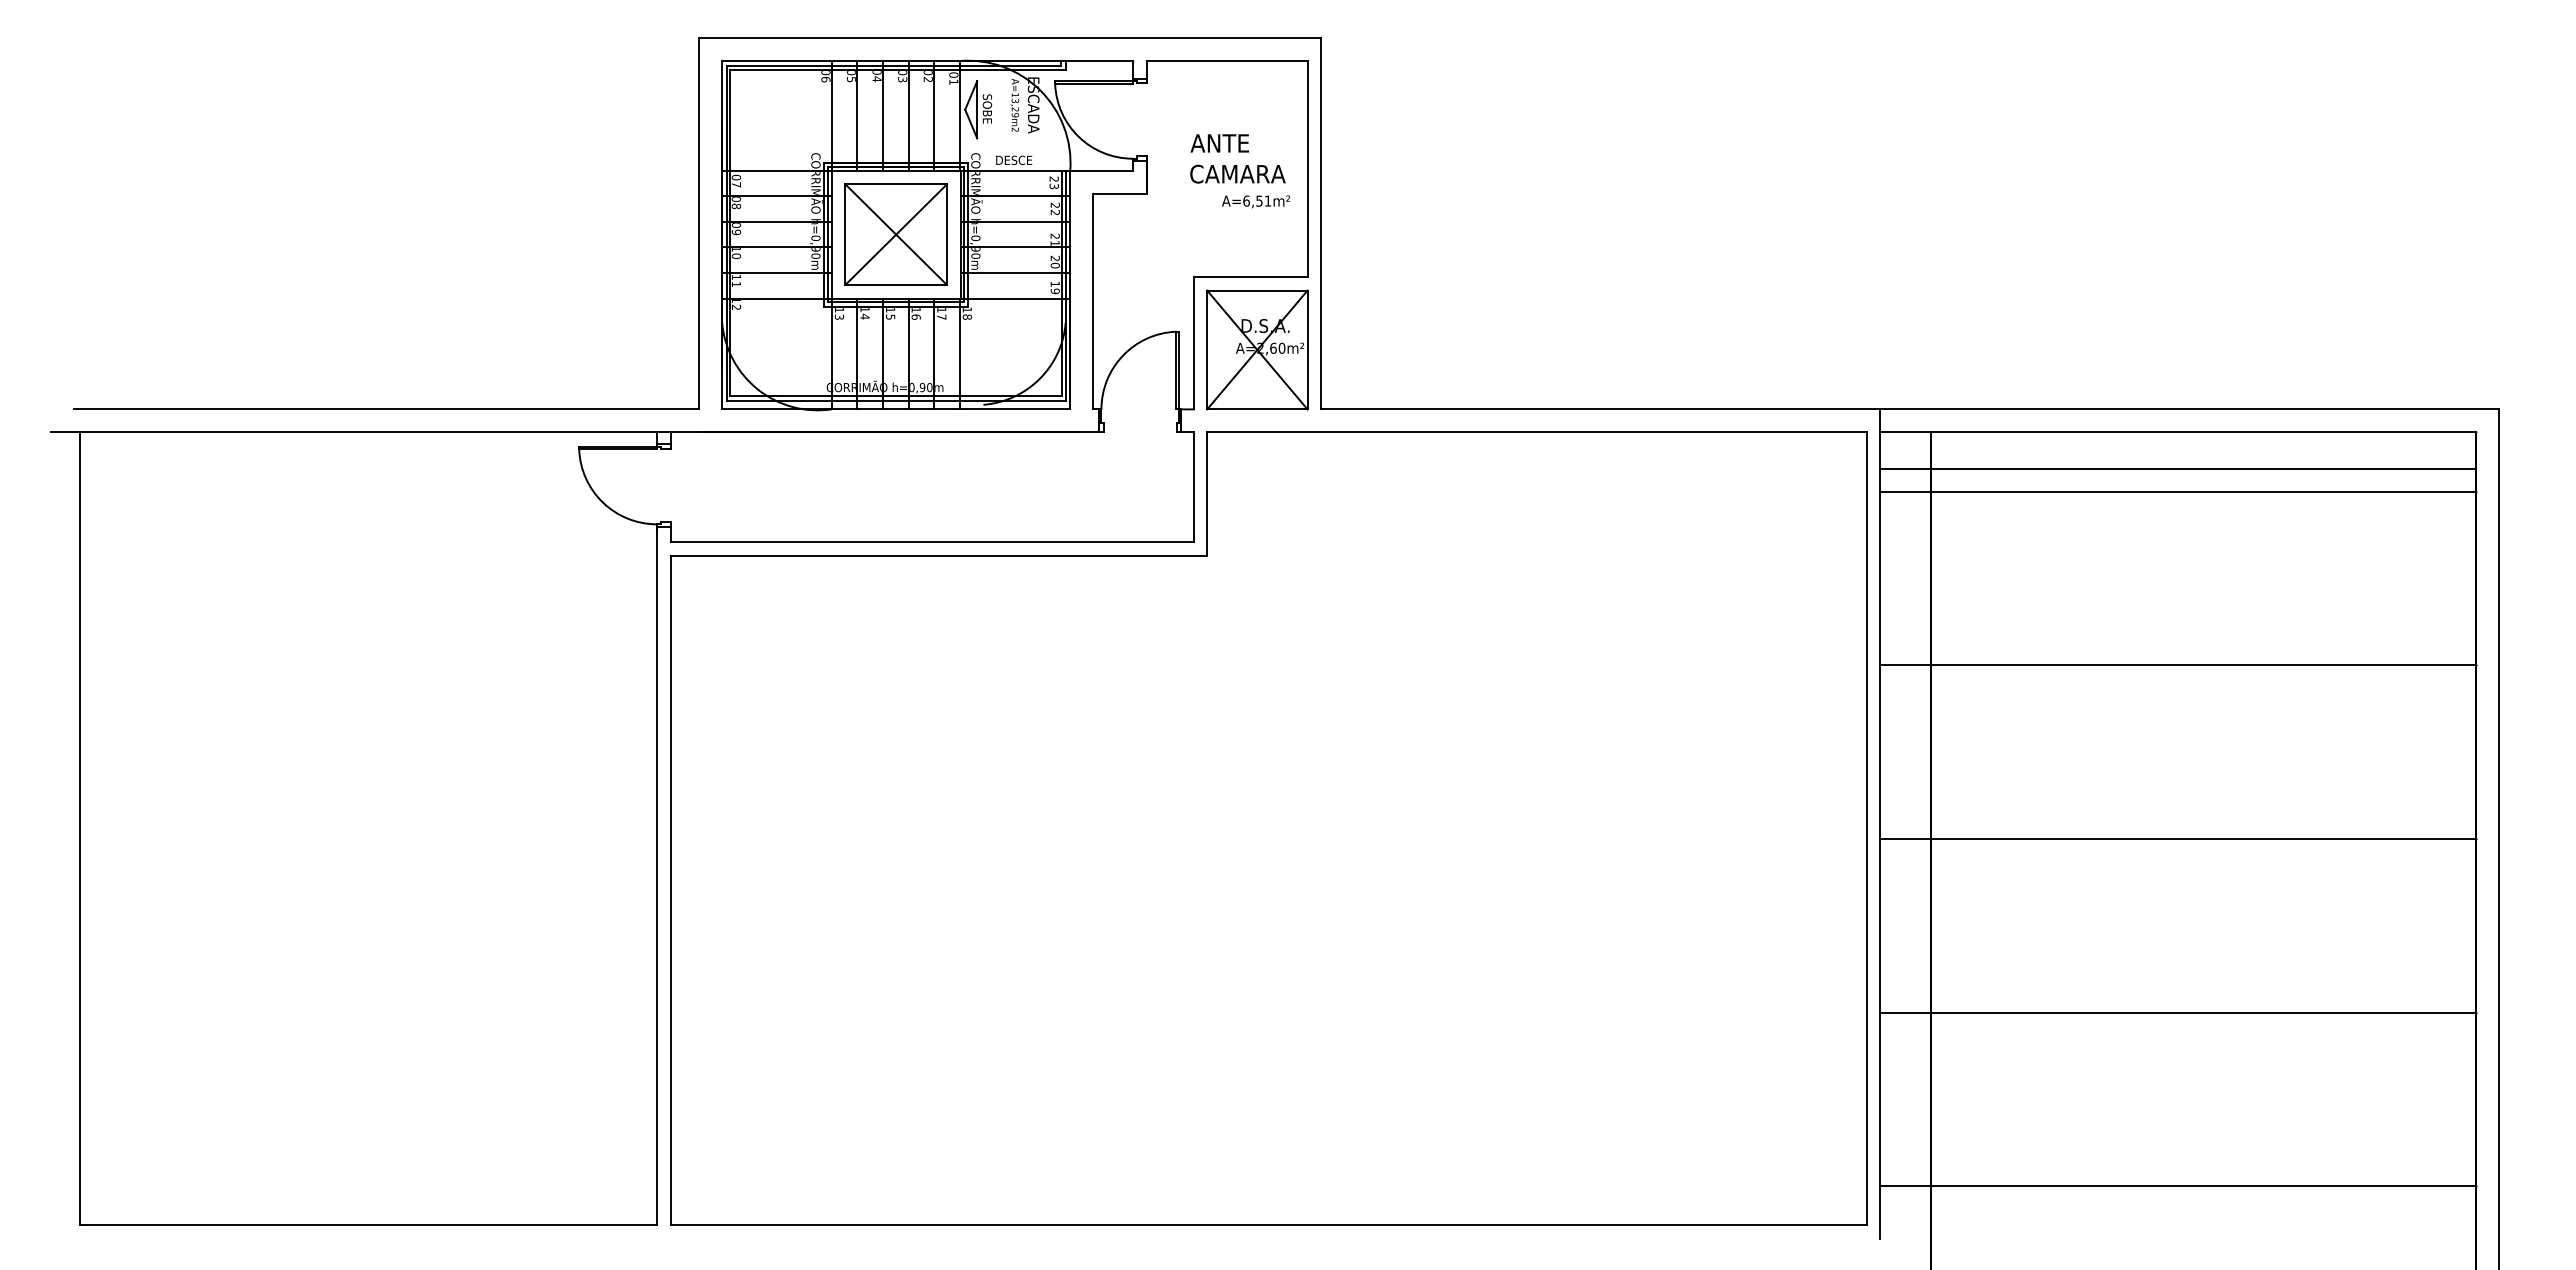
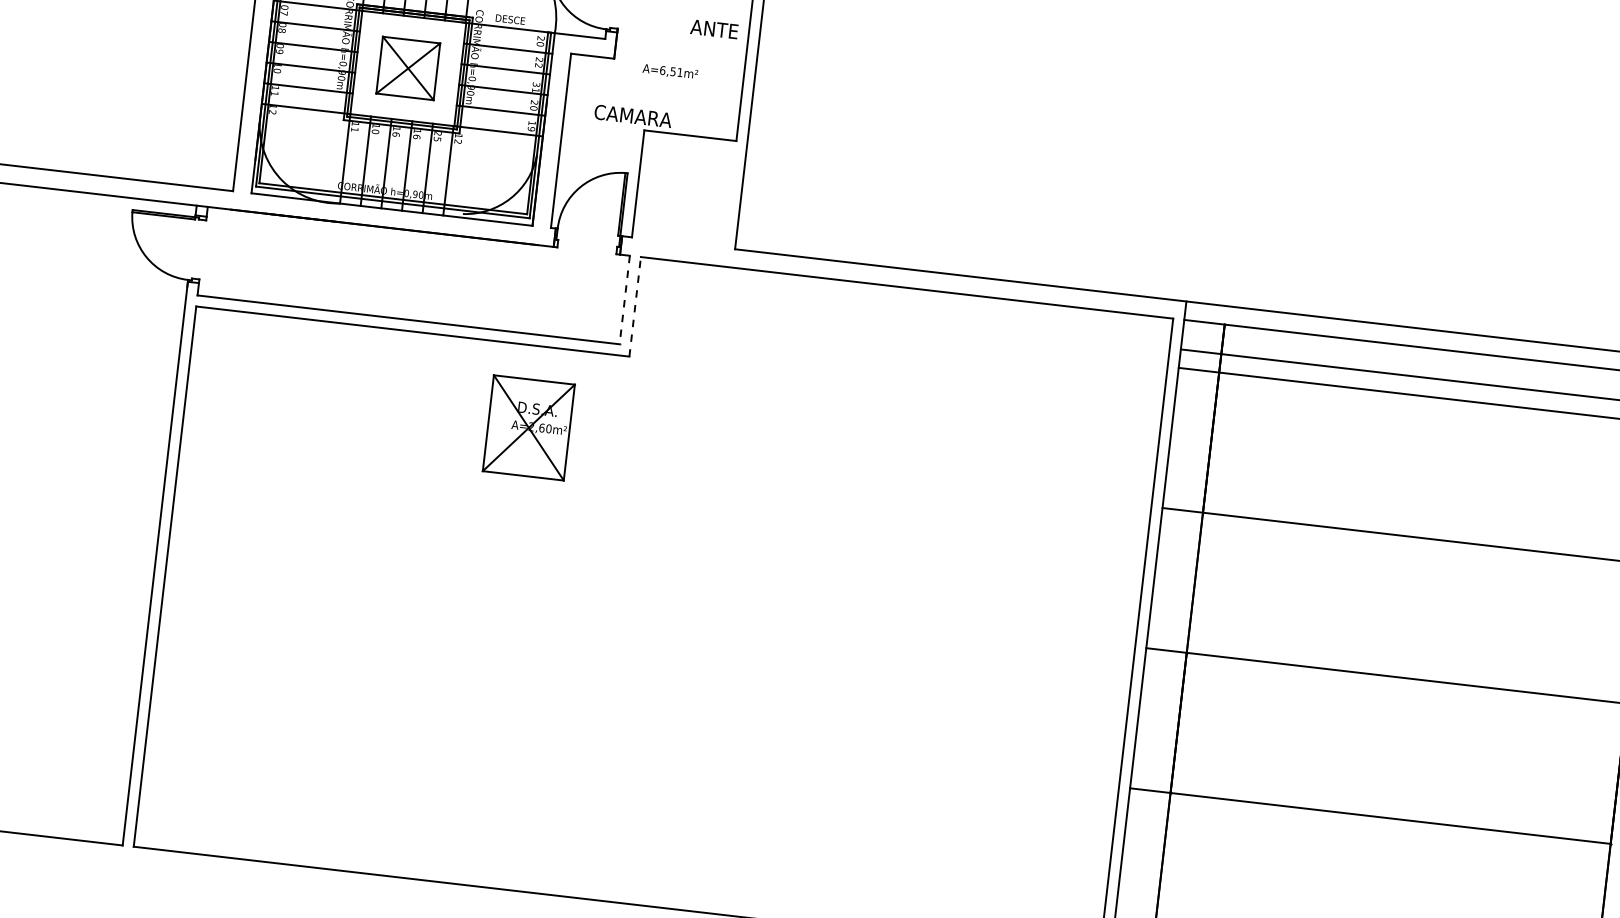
text: (1219, 143) -> (714, 29), moved
text: (1237, 173) -> (632, 115), moved
text: (1053, 186) -> (539, 44), 23 -> 20
text: (1256, 201) -> (670, 71), moved
part: (895, 234) -> (407, 68), size x0.7
text: (1054, 235) -> (536, 84), 21 -> 31
text: (941, 313) -> (437, 136), 17 -> 25
text: (839, 316) -> (354, 129), 13 -> 11
text: (864, 316) -> (375, 131), 14 -> 10
text: (890, 316) -> (396, 134), 15 -> 16
text: (966, 316) -> (457, 141), 18 -> 12
part: (1257, 349) -> (529, 427), moved
line: (1193, 487) -> (624, 300), solid -> dashed
line: (1207, 493) -> (635, 306), solid -> dashed

